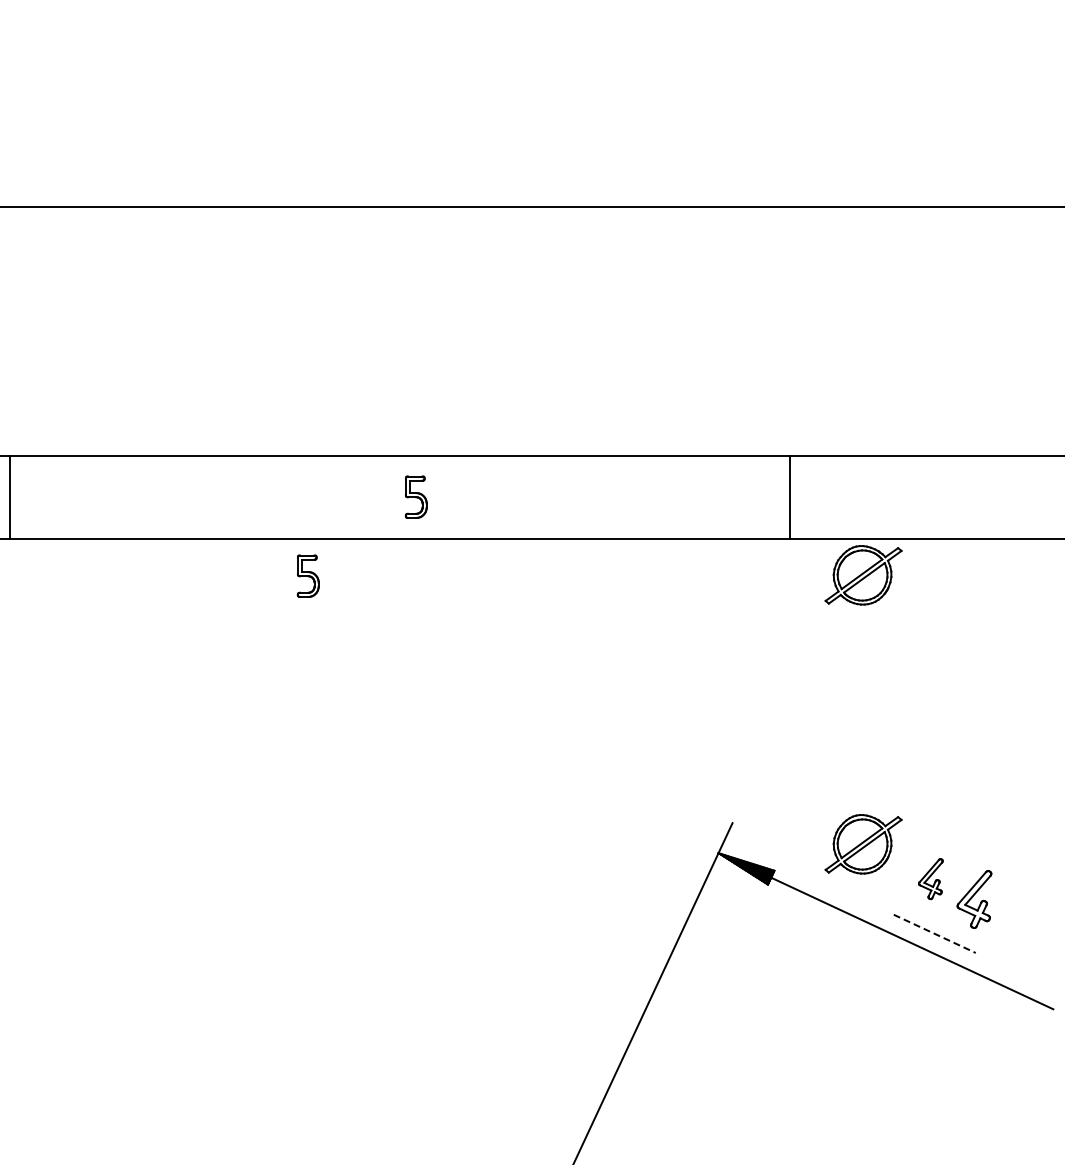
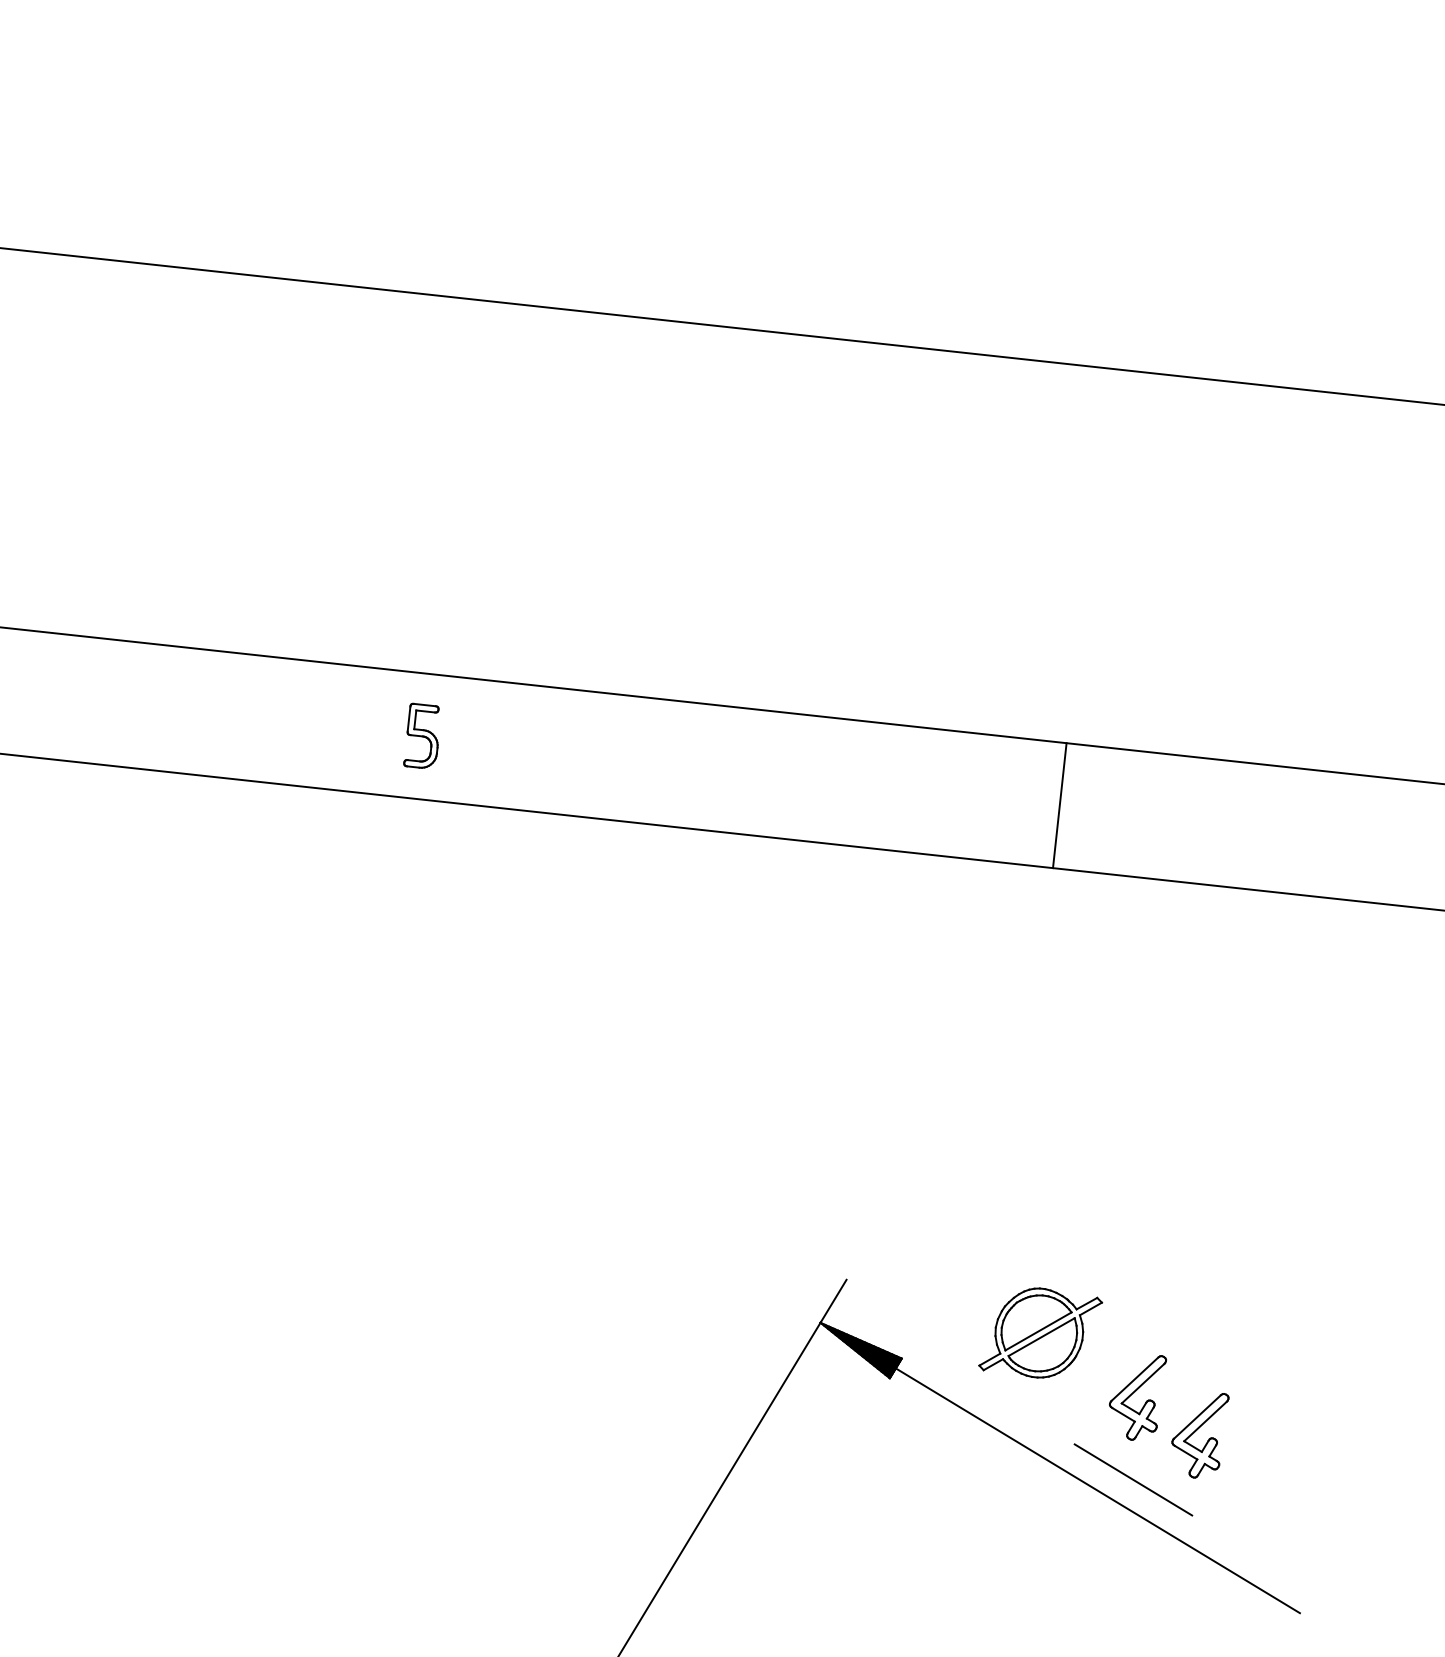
line: (789, 496) -> (1059, 804), moved
part: (307, 575) -> (246, 836), removed
part: (863, 575) -> (1084, 927), removed
part: (930, 878) -> (1136, 1395), size x1.43
line: (935, 934) -> (1134, 1481), dashed -> solid

